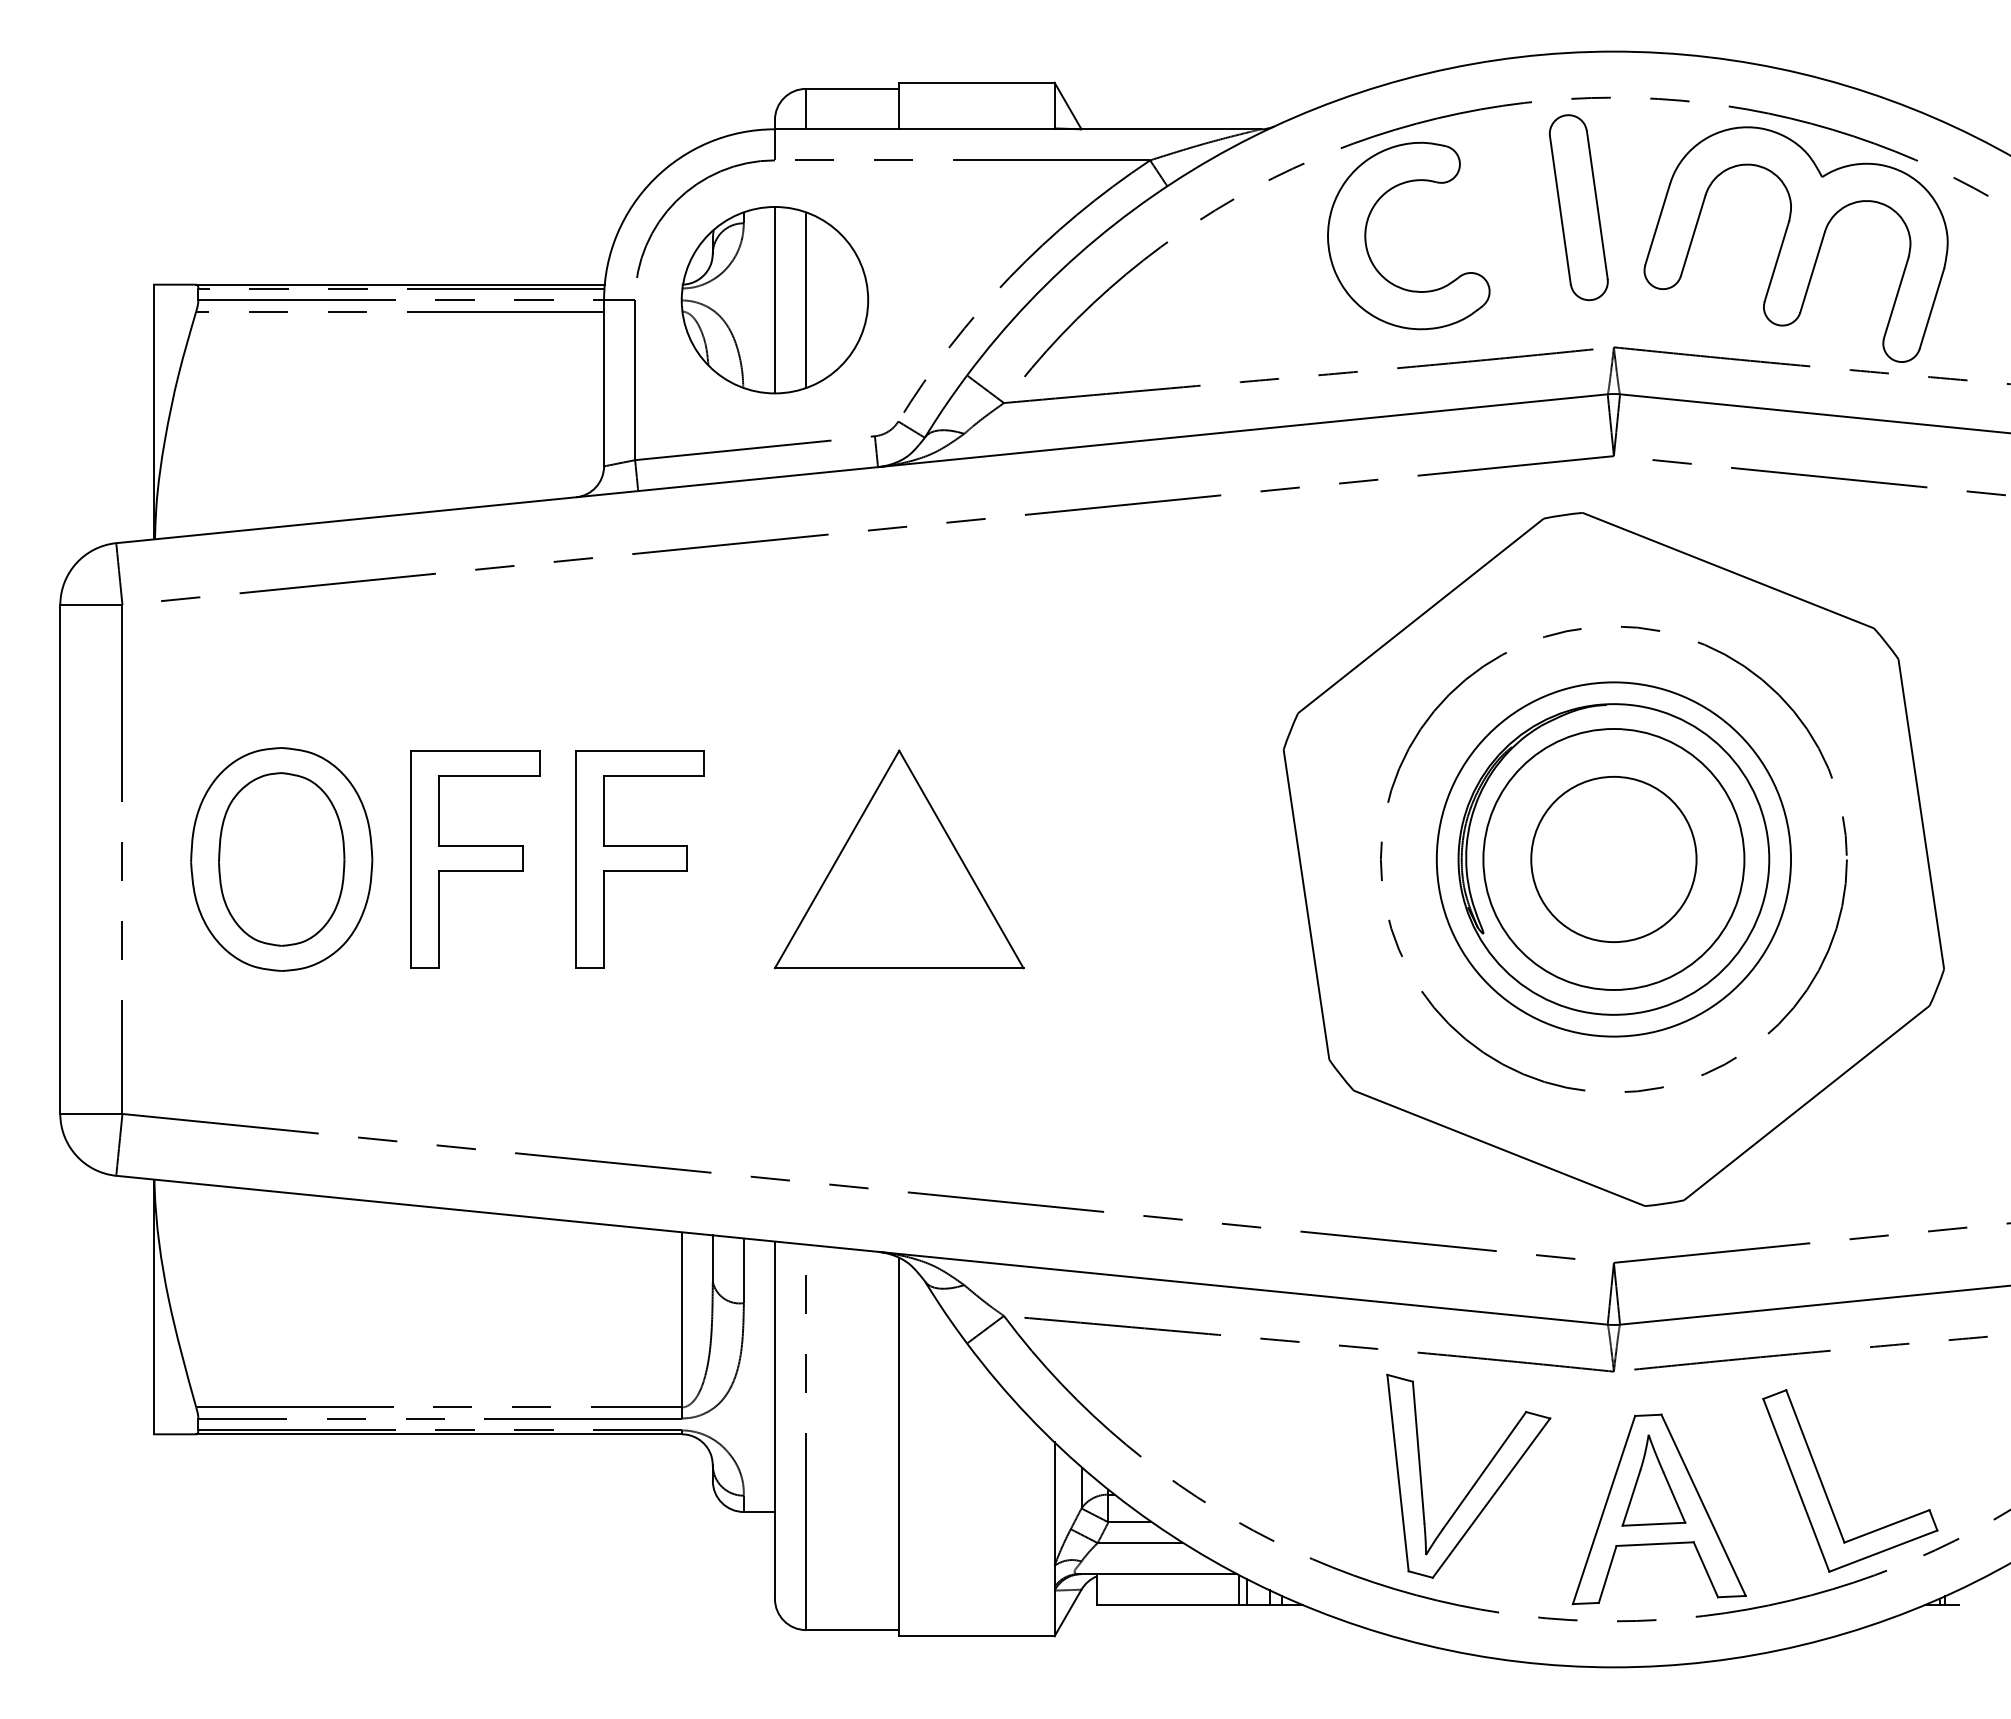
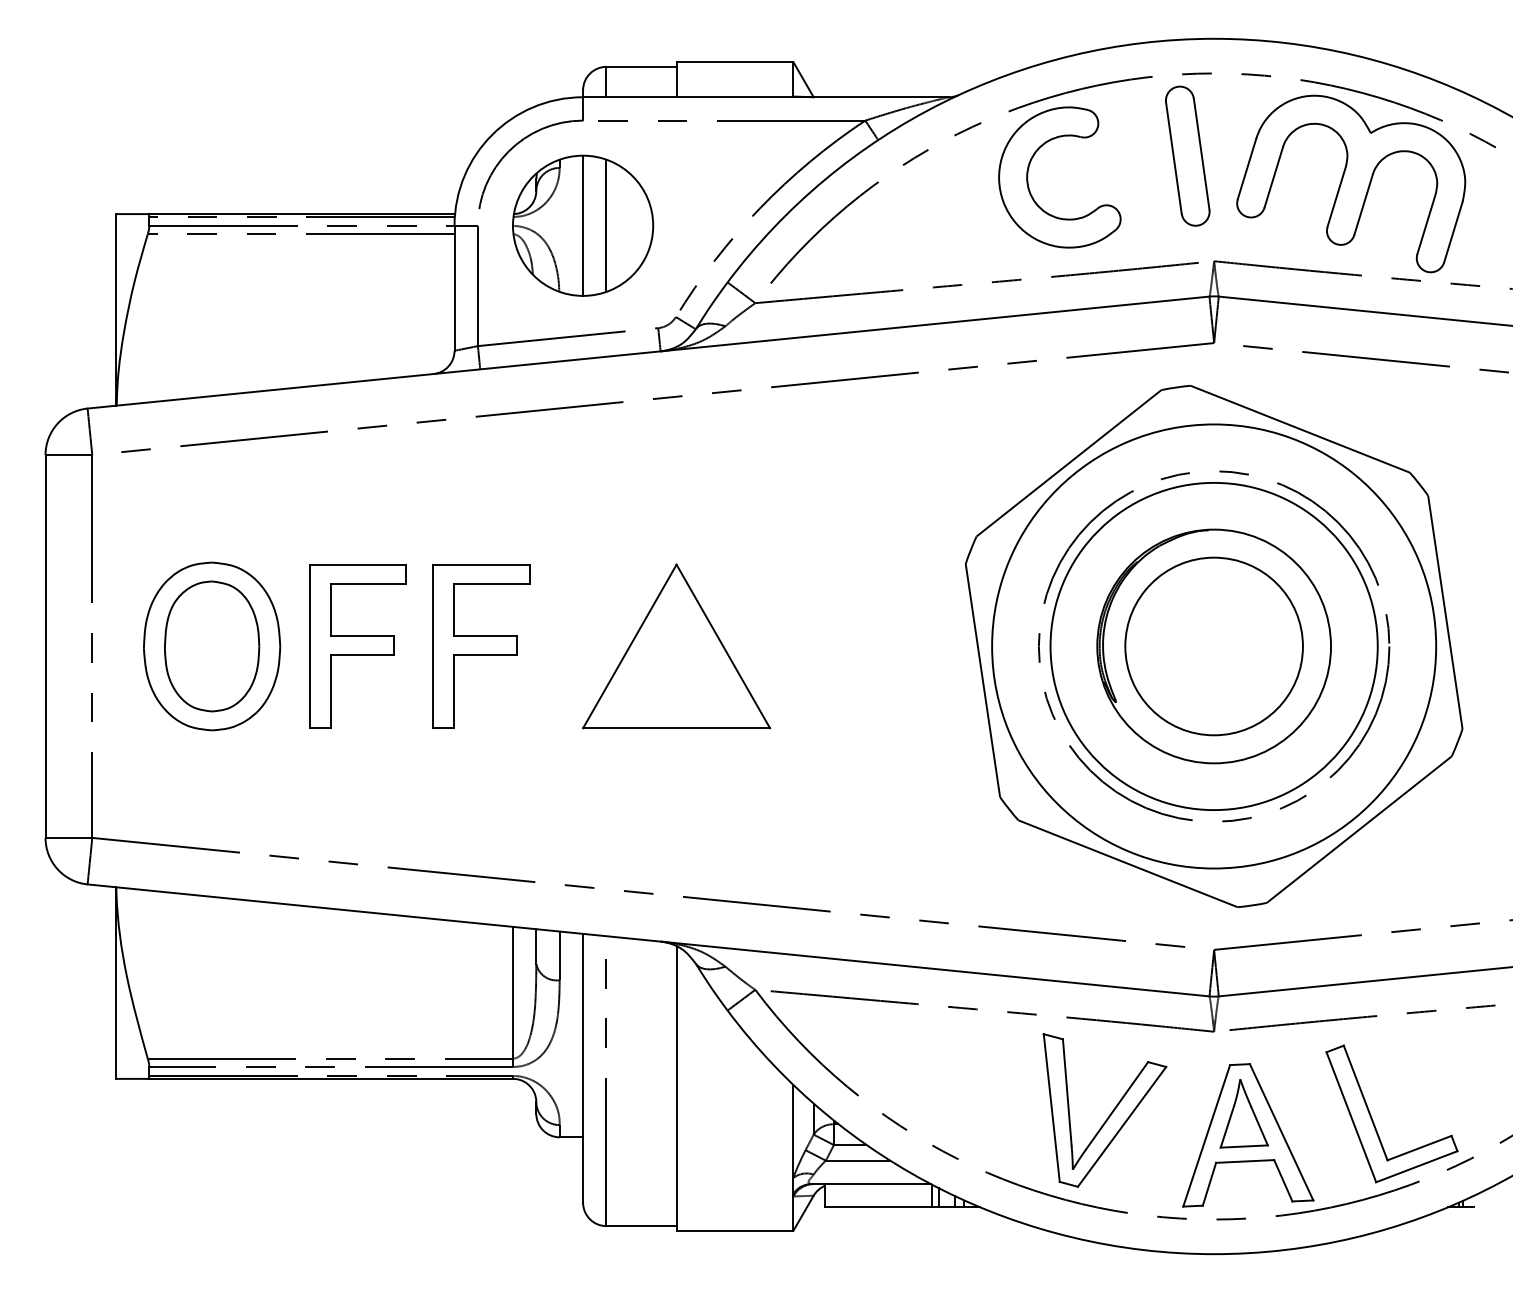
circle: (1613, 859) -> (1213, 646), size x1.43
circle: (1613, 859) -> (1213, 646), size x1.67
circle: (1613, 859) -> (1213, 646), size x1.67

